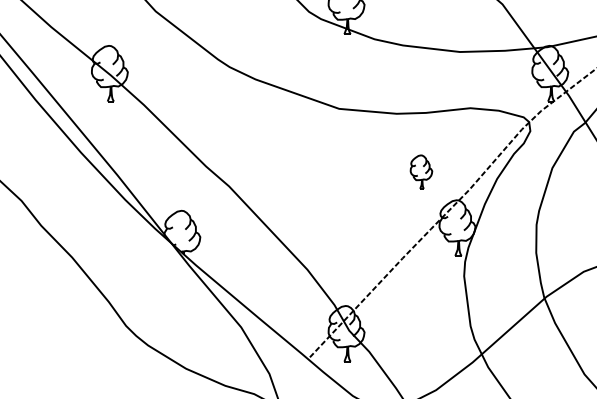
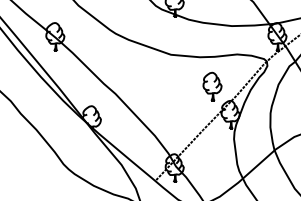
part: (421, 171) -> (212, 86), size x1.67

